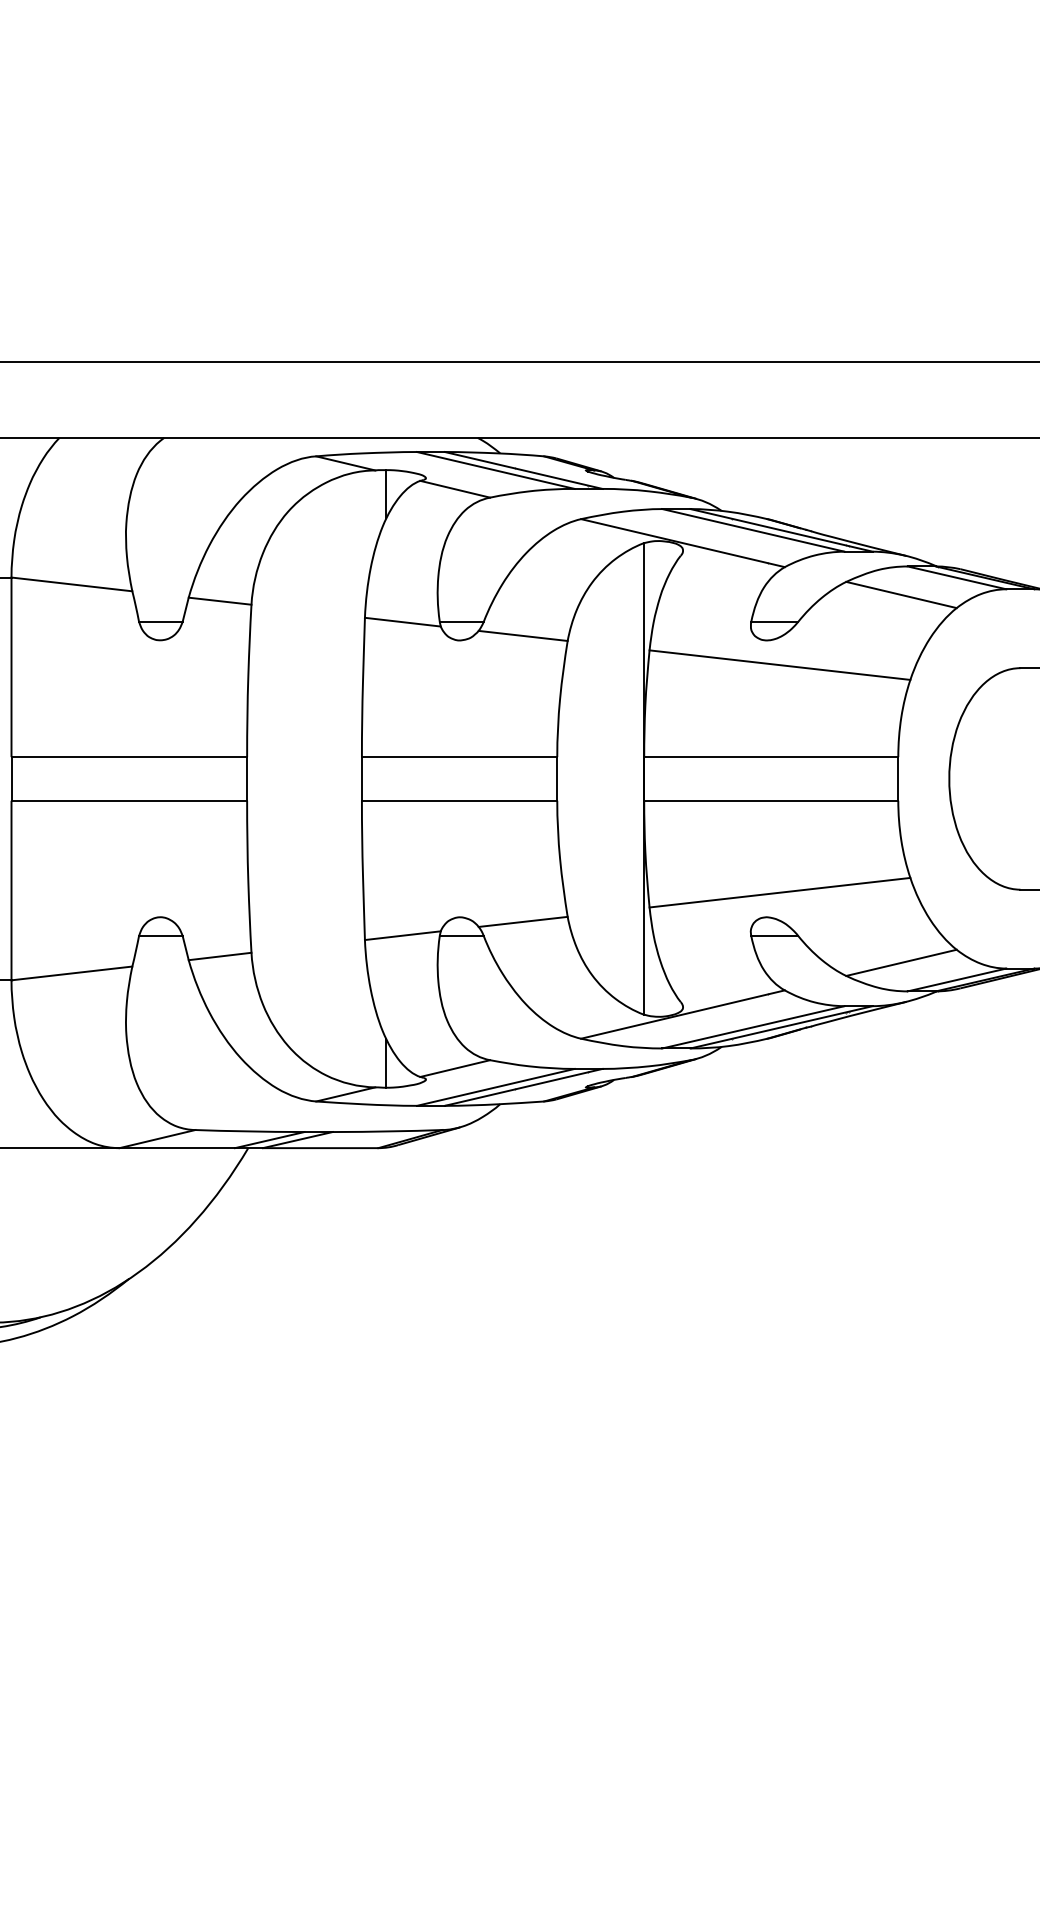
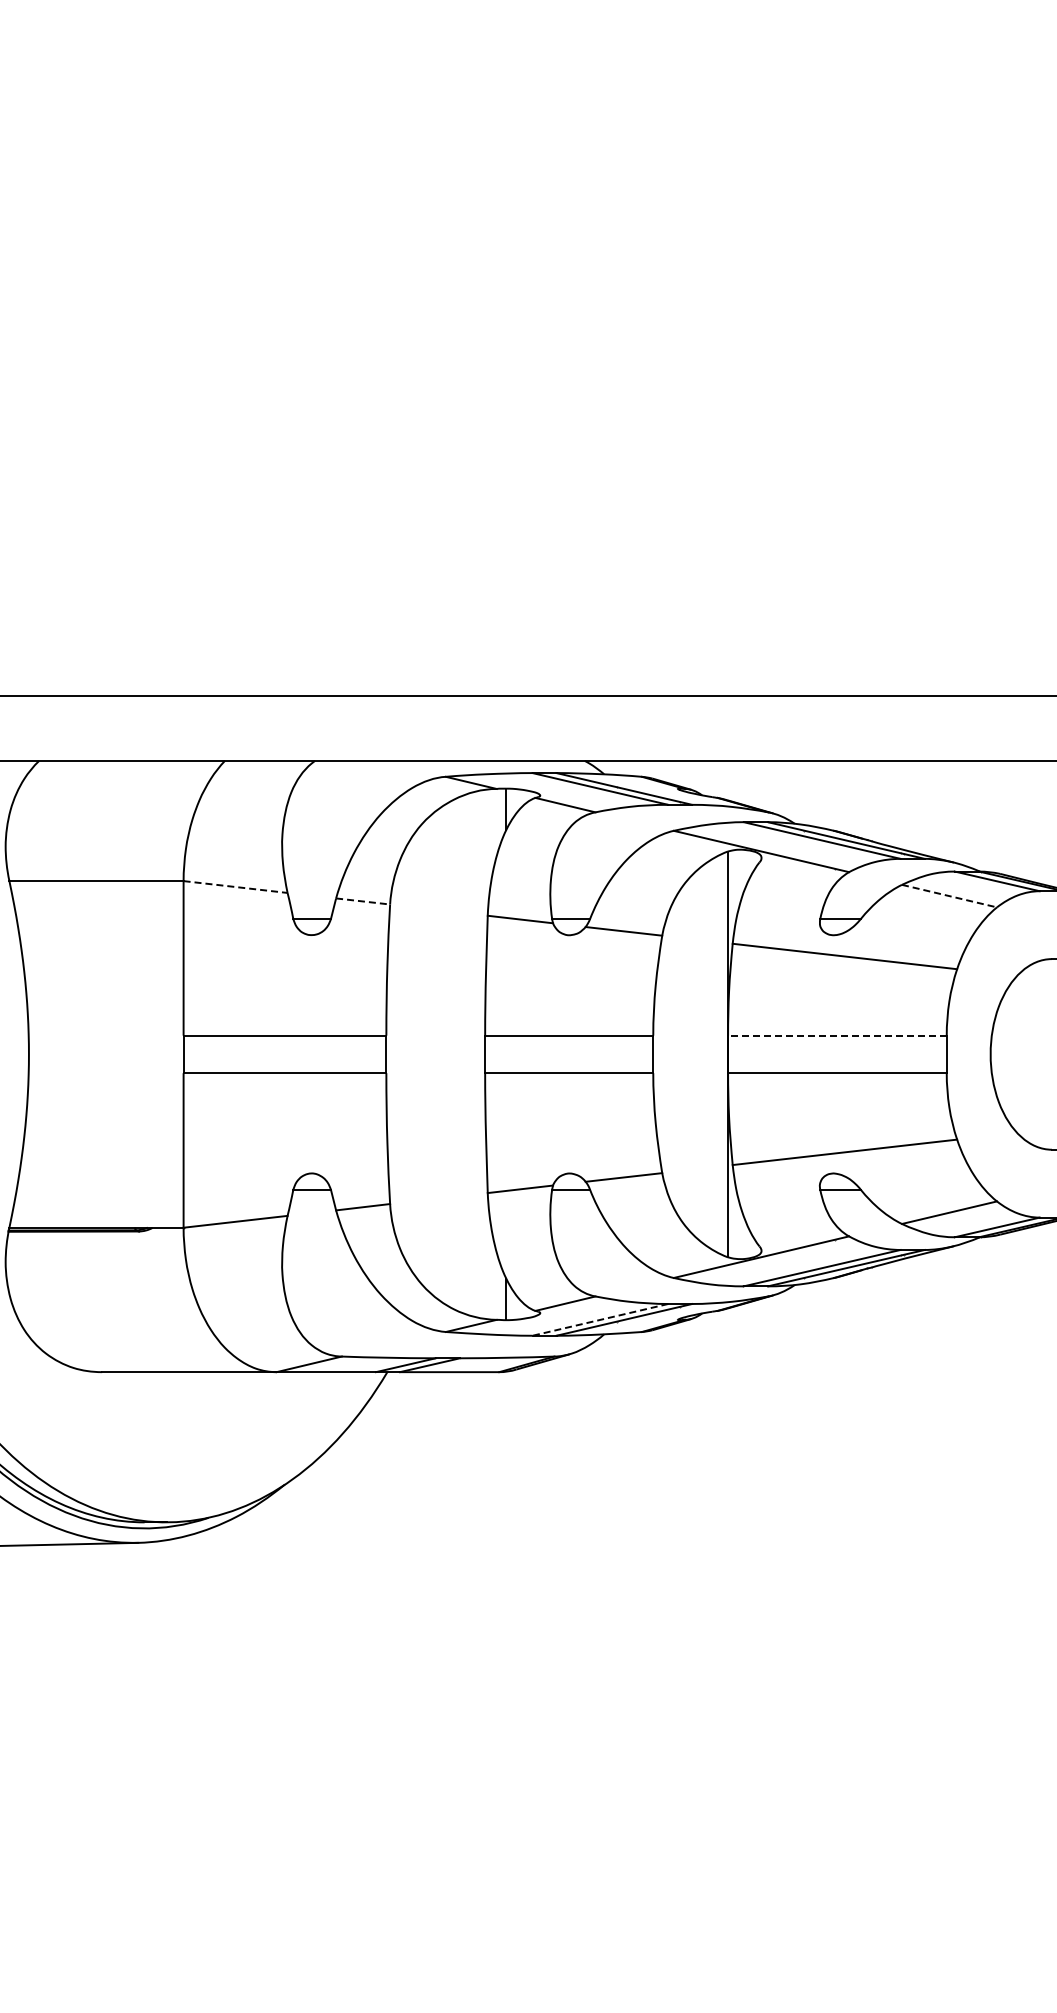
line: (72, 584) -> (236, 887), solid -> dashed
line: (901, 595) -> (949, 896), solid -> dashed
line: (220, 601) -> (363, 901), solid -> dashed
line: (770, 756) -> (836, 1035), solid -> dashed
line: (495, 1086) -> (600, 1319), solid -> dashed

